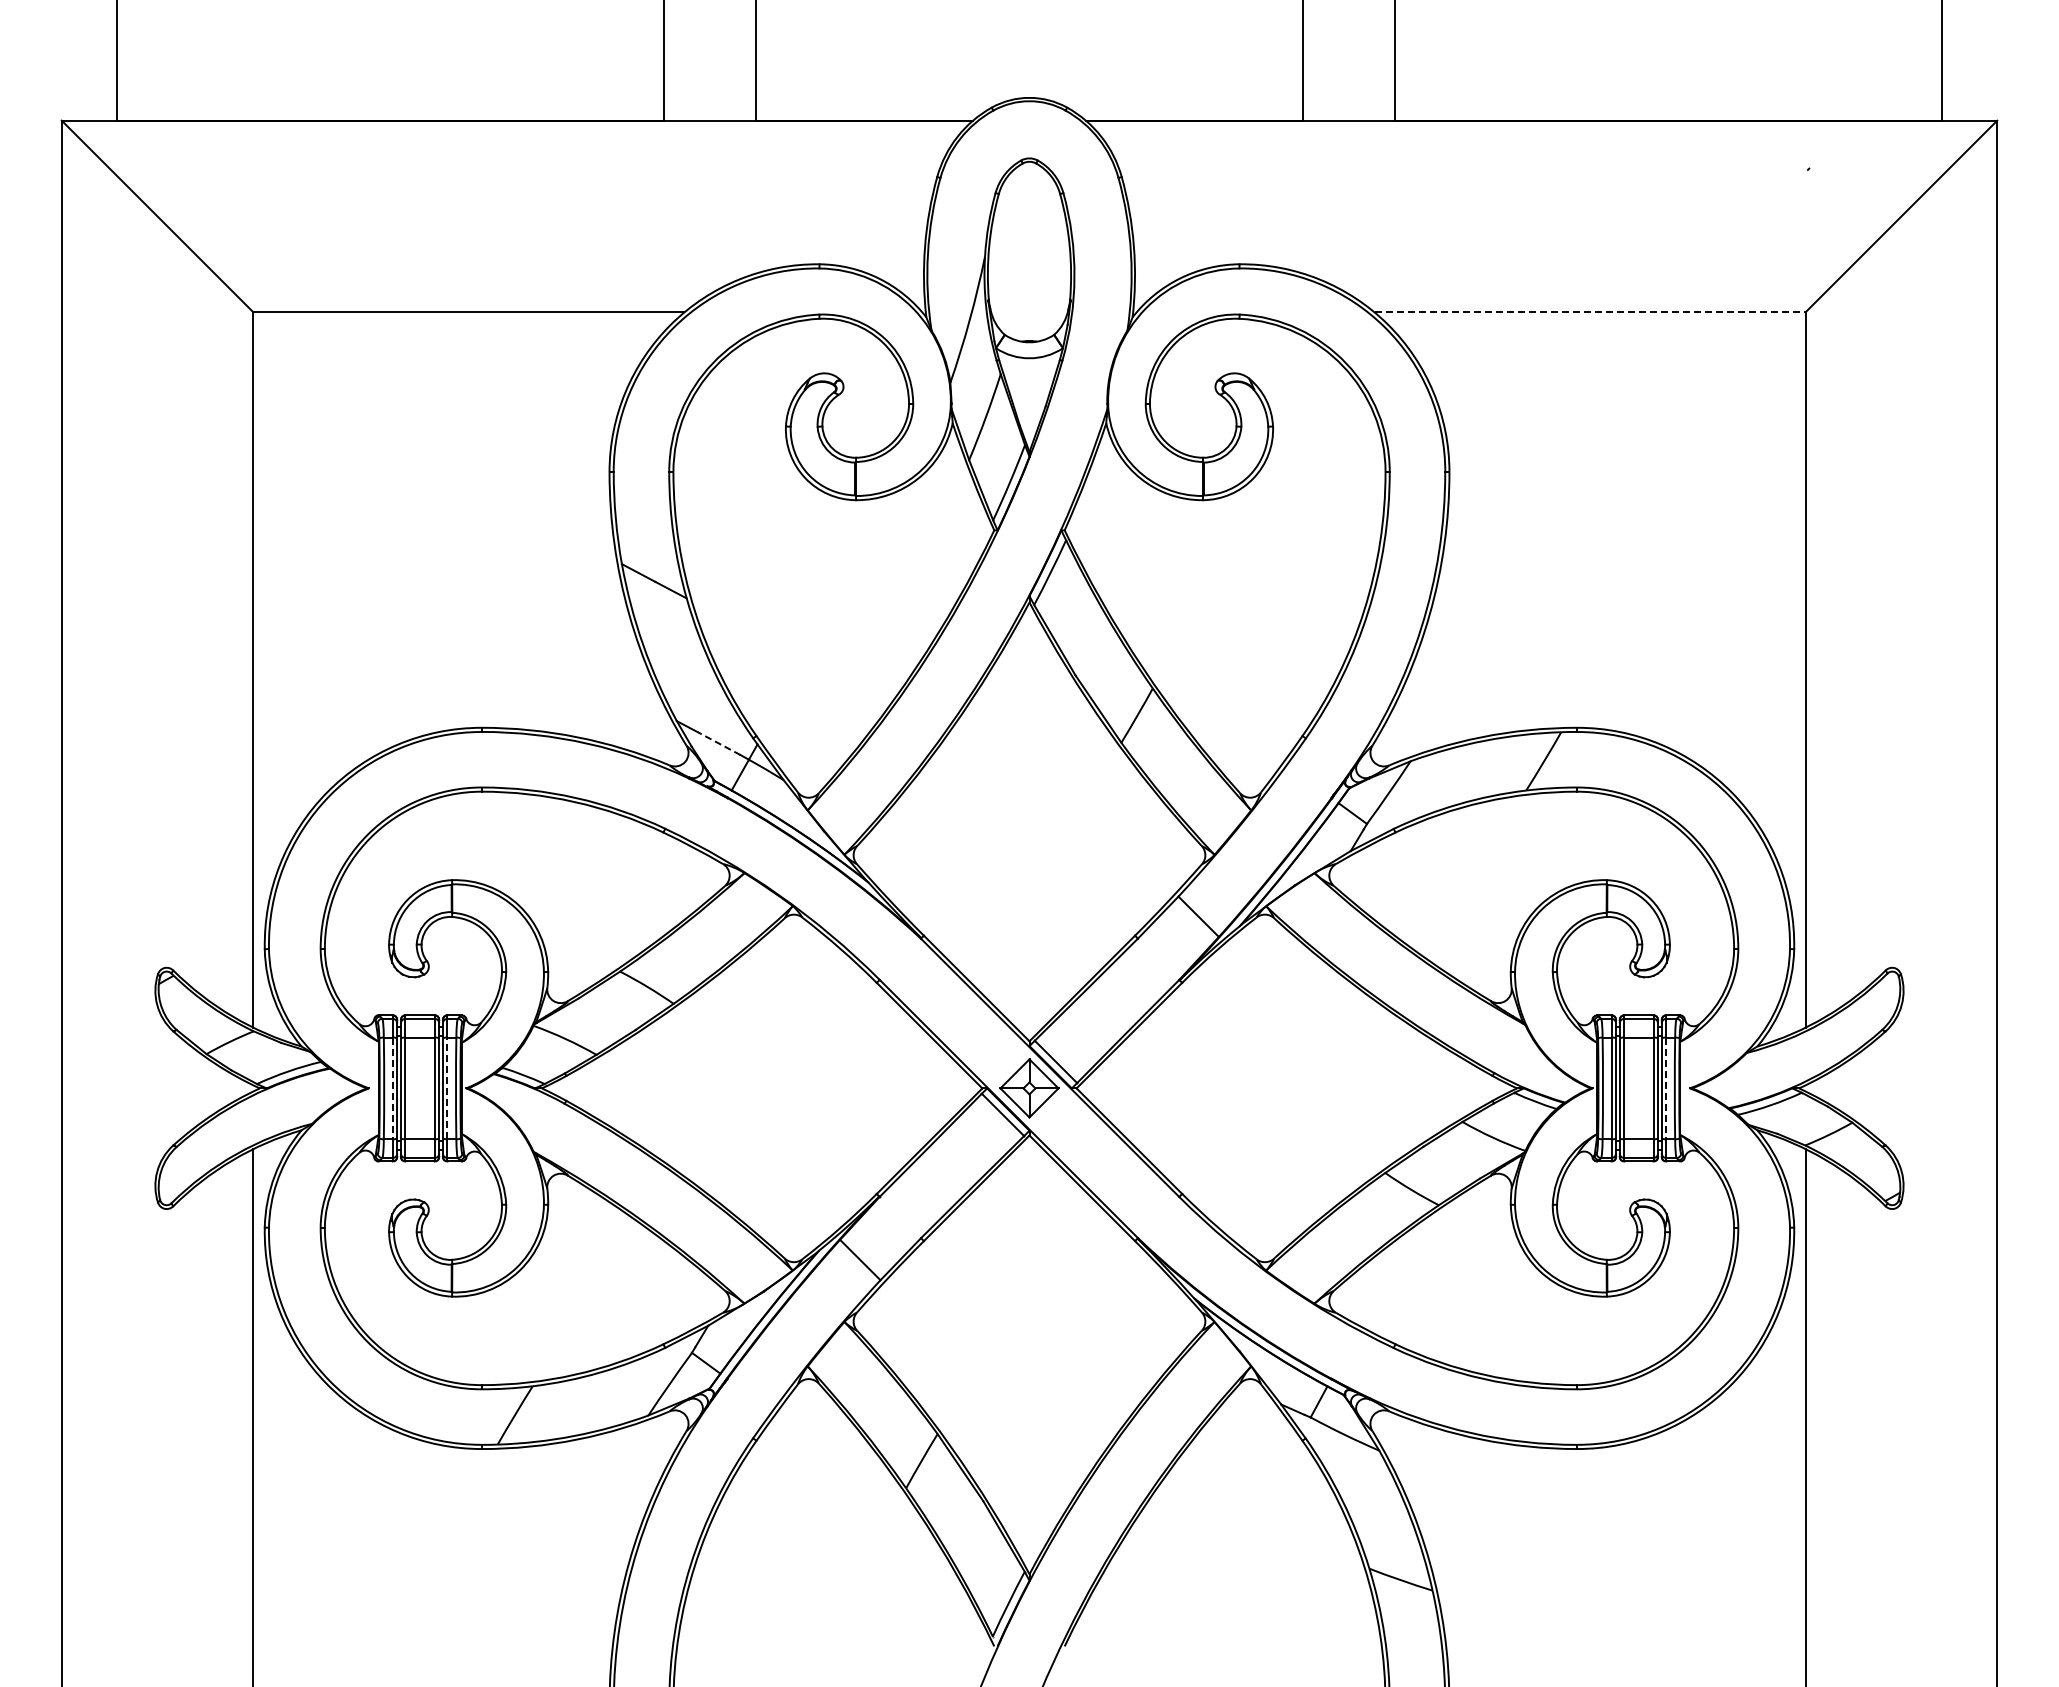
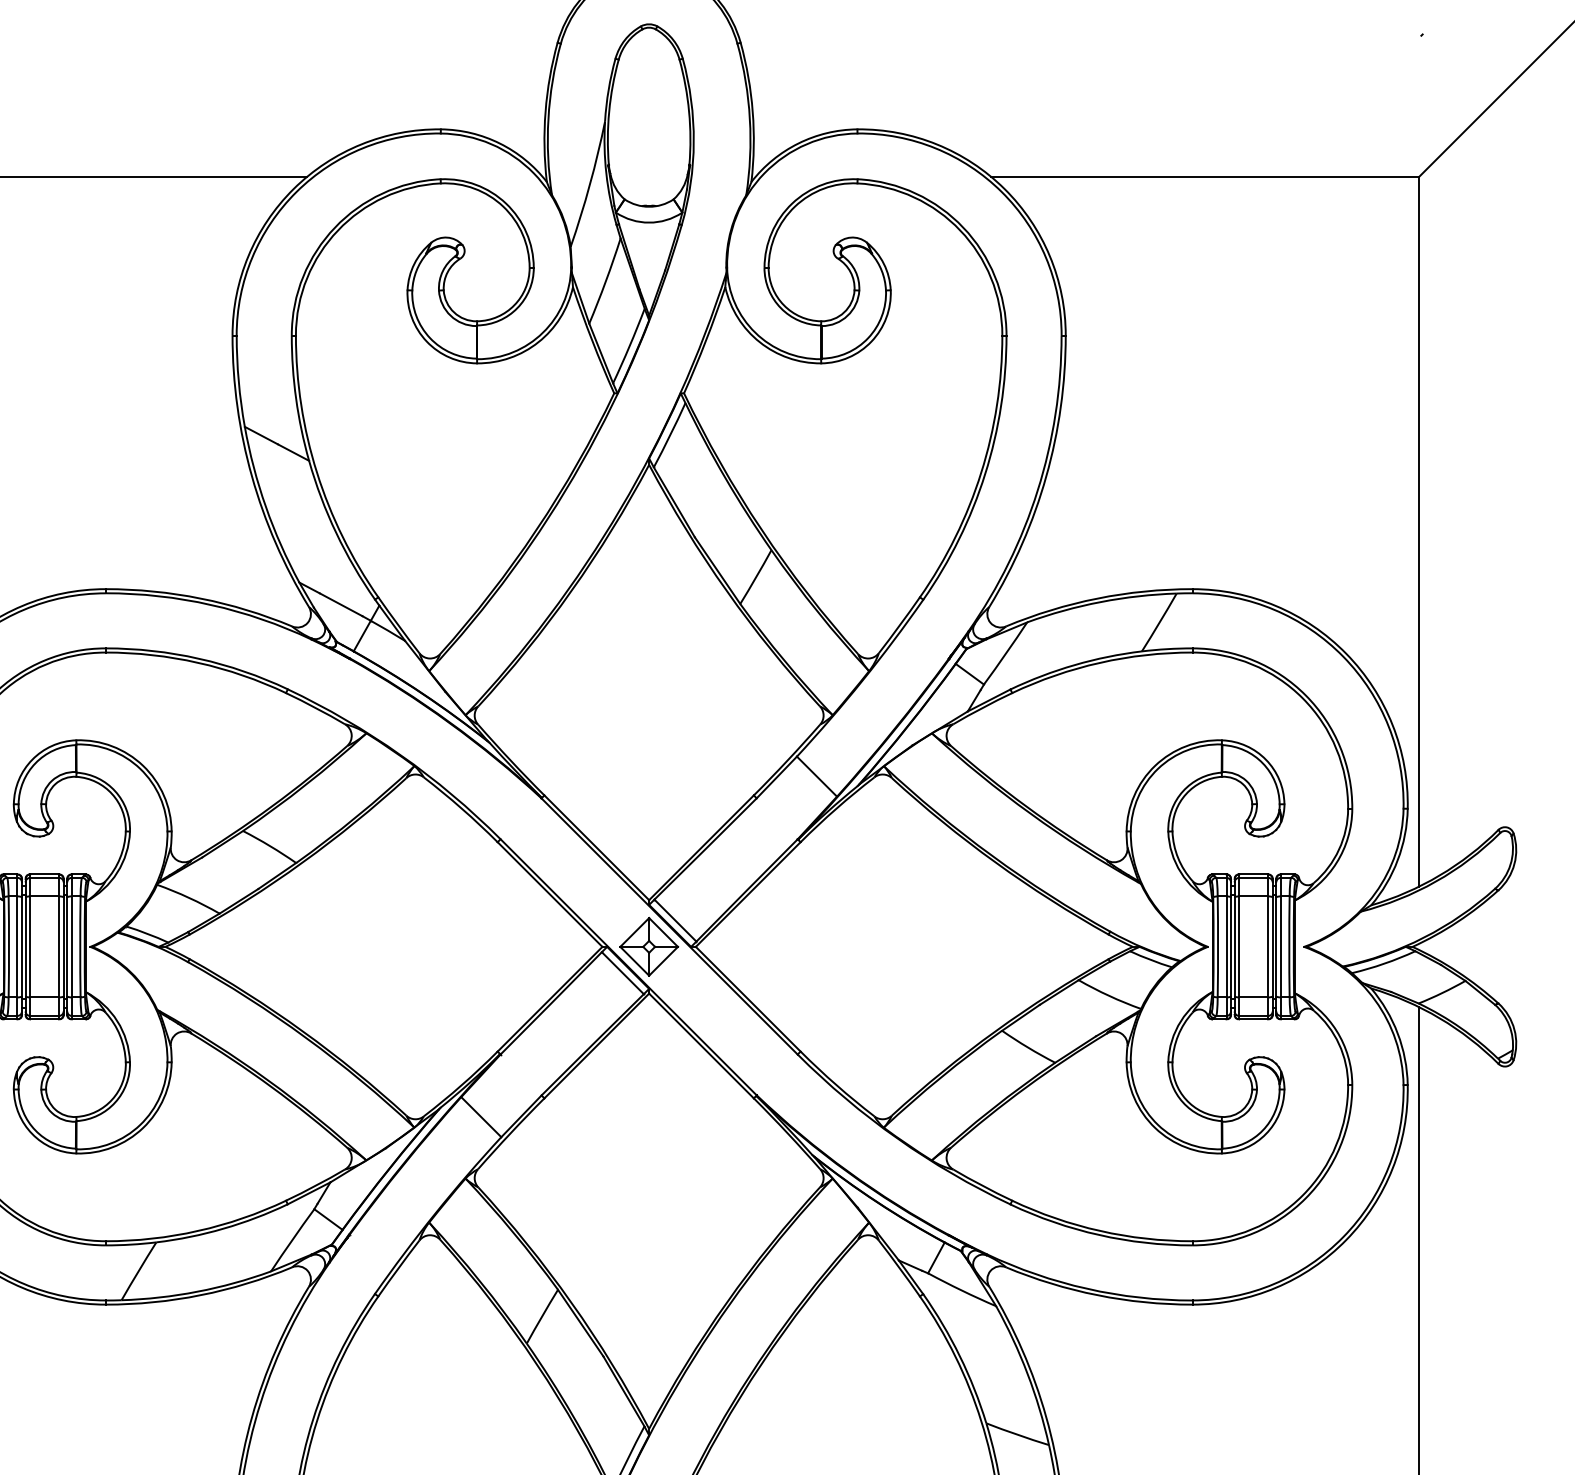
line: (1590, 312) -> (1205, 177), dashed -> solid
line: (718, 743) -> (340, 604), dashed -> solid
line: (392, 1088) -> (17, 946), dashed -> solid
line: (447, 1088) -> (71, 946), dashed -> solid
line: (1666, 1088) -> (1281, 946), dashed -> solid

